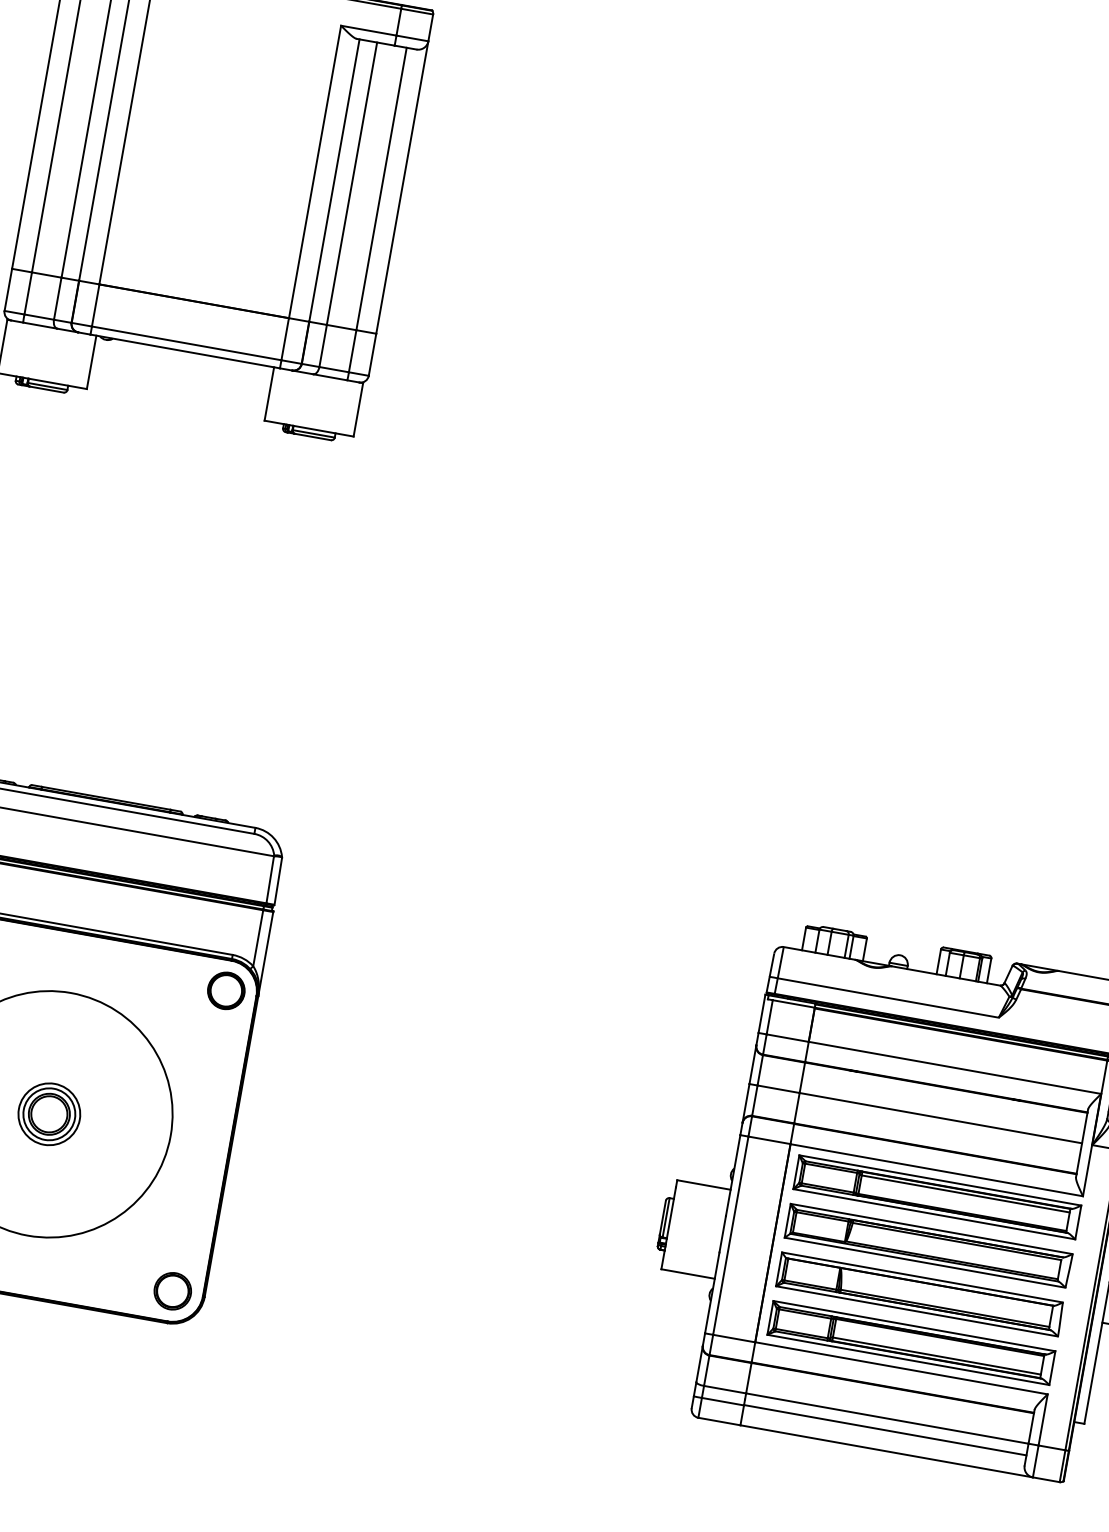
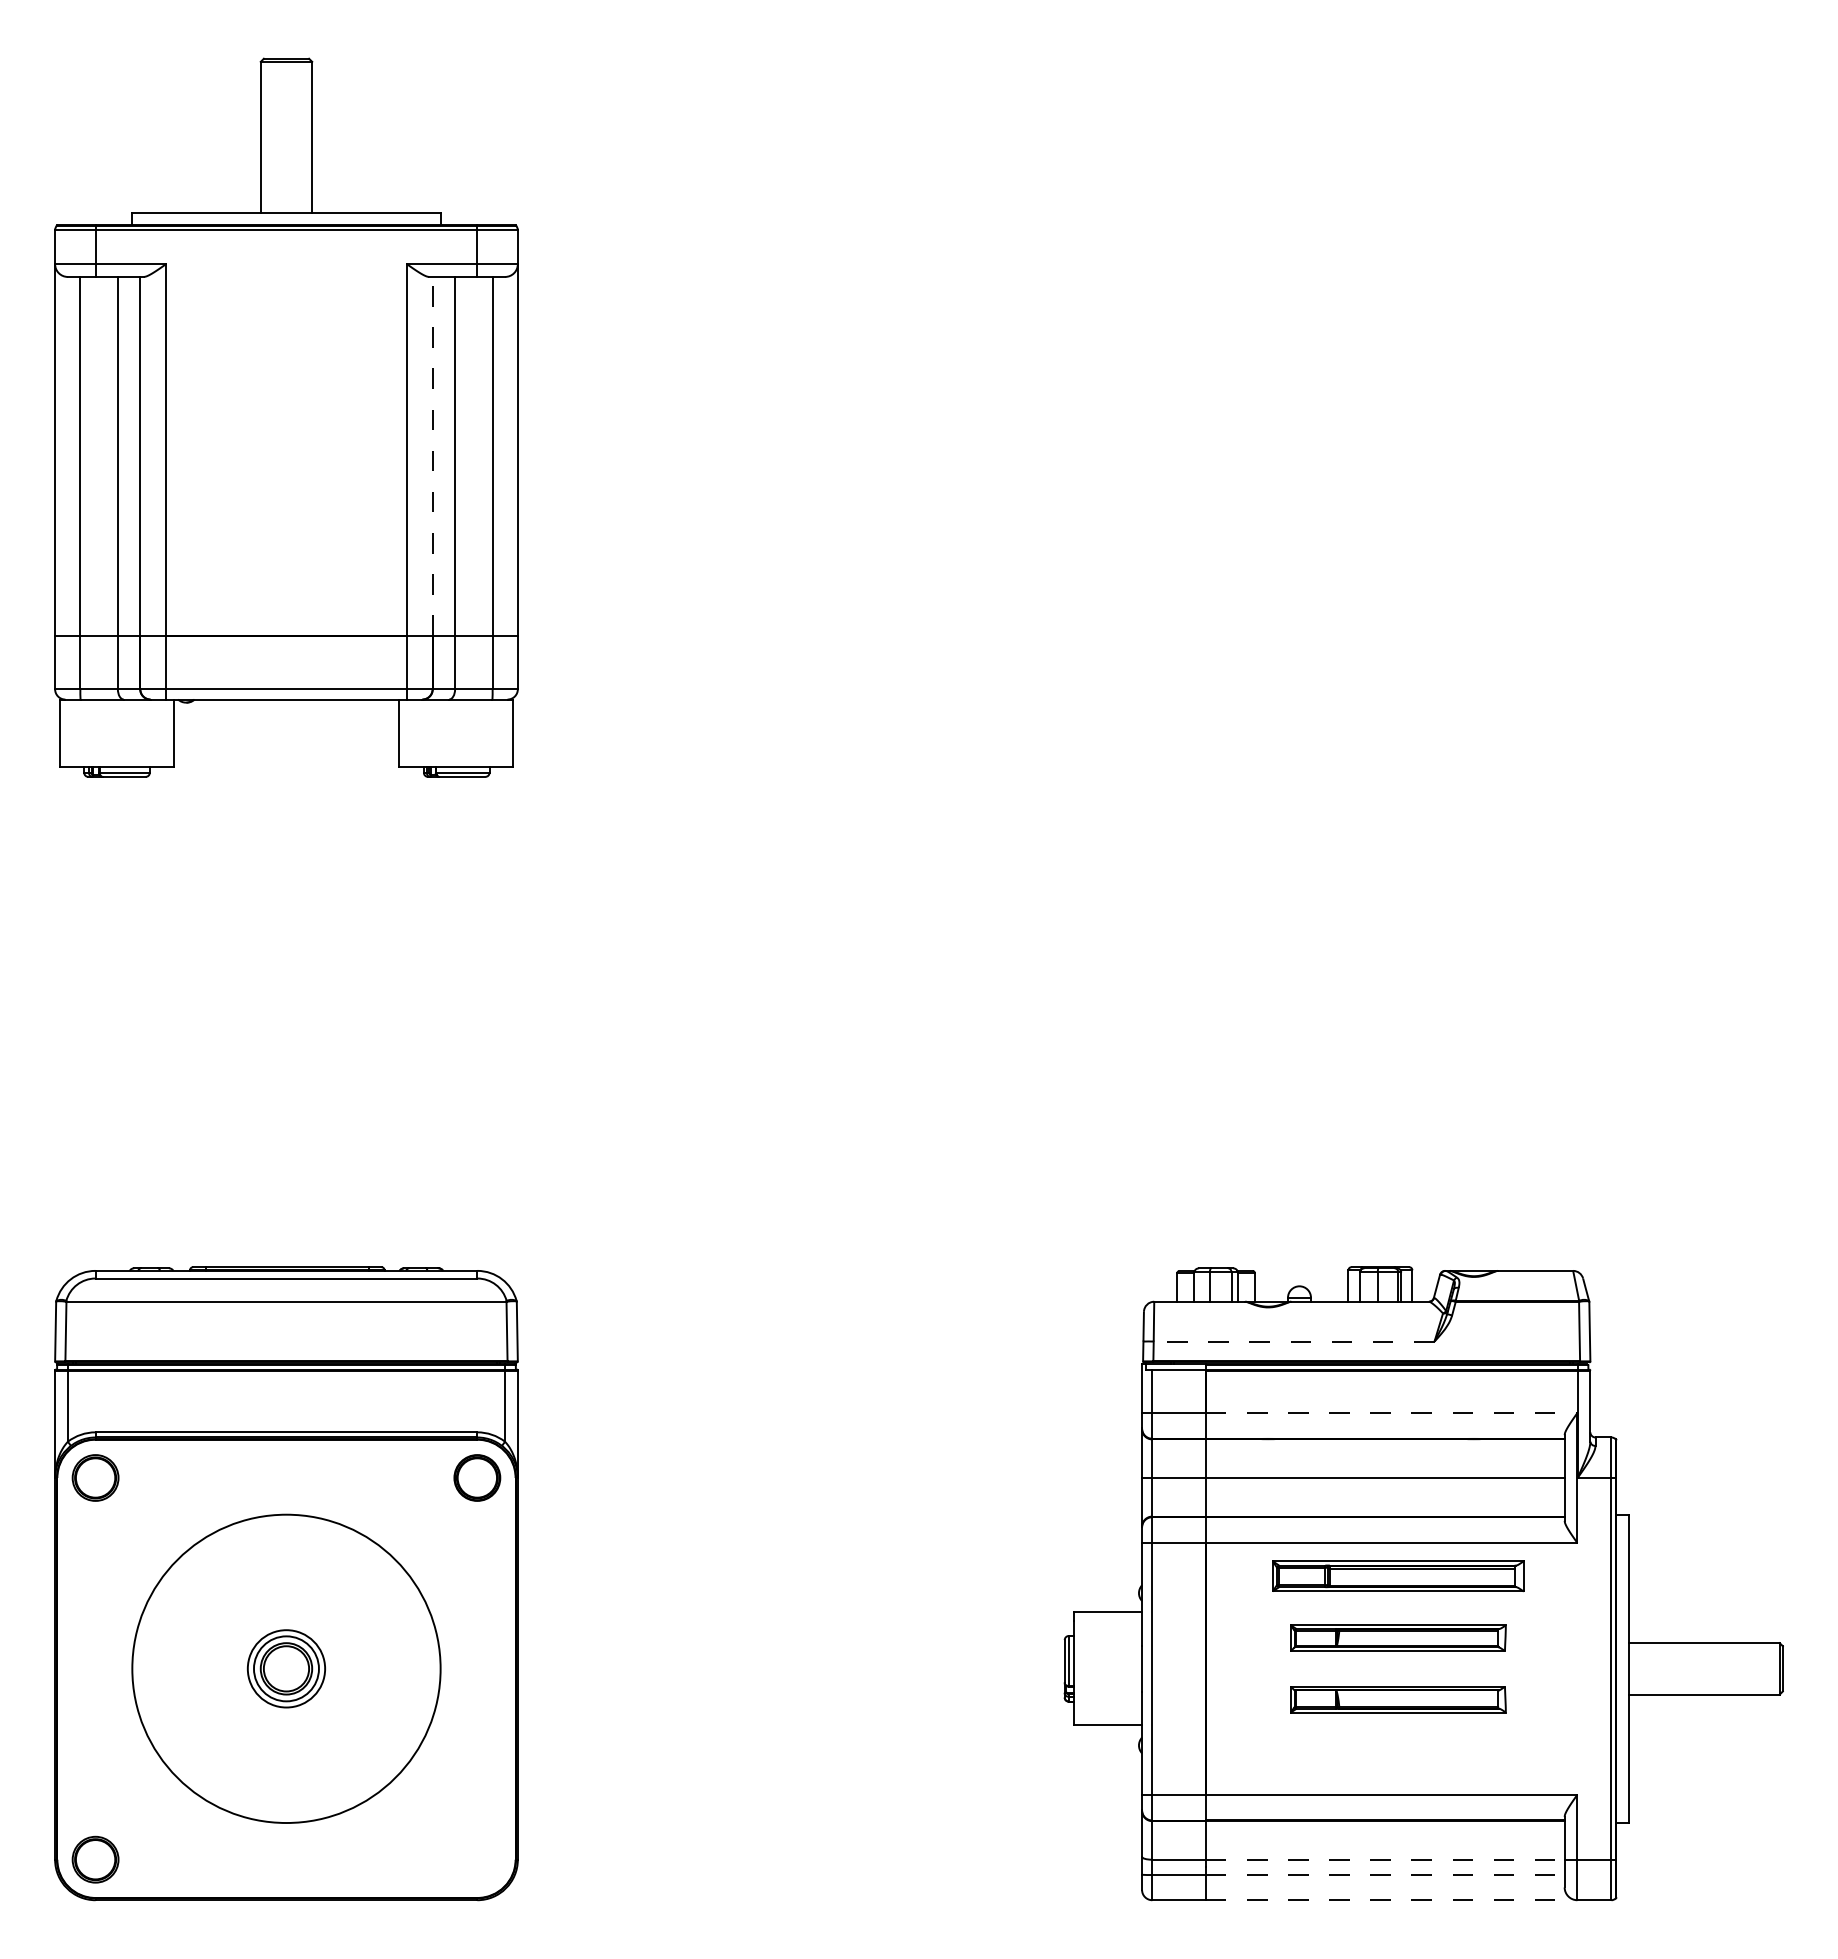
line: (334, 179) -> (432, 455), solid -> dashed
line: (887, 997) -> (1293, 1341), solid -> dashed
line: (954, 1067) -> (1391, 1412), solid -> dashed
part: (936, 1197) -> (1397, 1576), size x0.7
part: (928, 1246) -> (1398, 1638), size x0.6
part: (172, 1291) -> (477, 1859), removed
part: (920, 1294) -> (1398, 1699), size x0.6
part: (910, 1342) -> (1397, 1761), removed
line: (887, 1418) -> (1385, 1859), solid -> dashed
line: (885, 1430) -> (1385, 1874), solid -> dashed
line: (886, 1451) -> (1391, 1900), solid -> dashed

